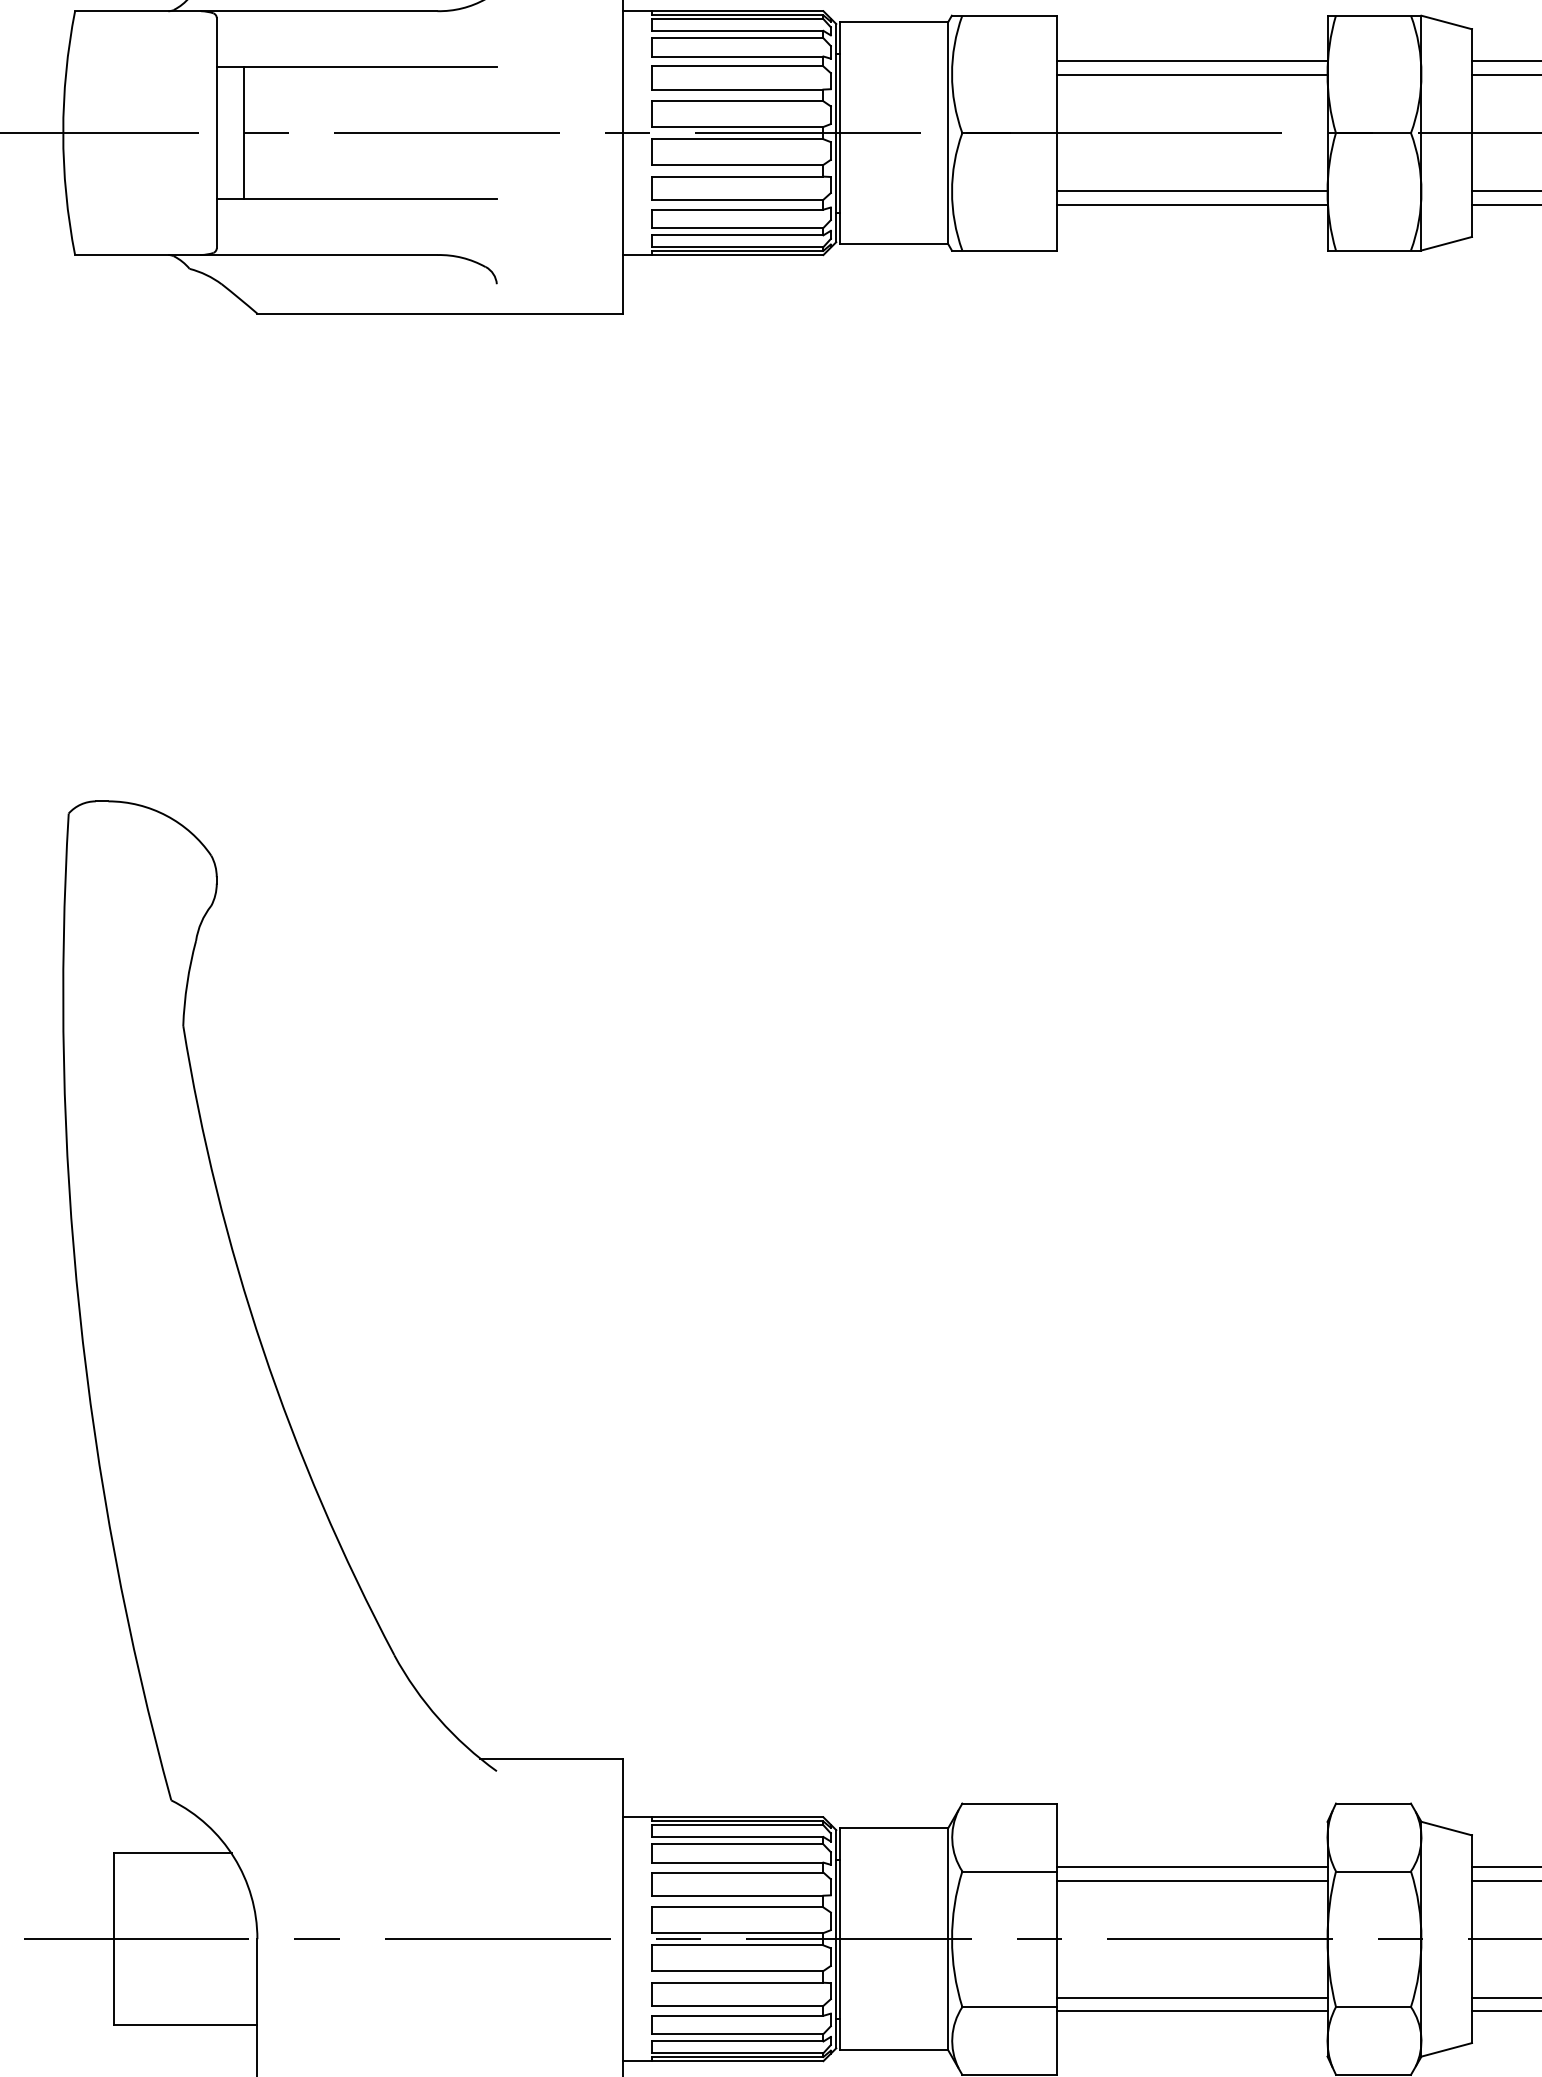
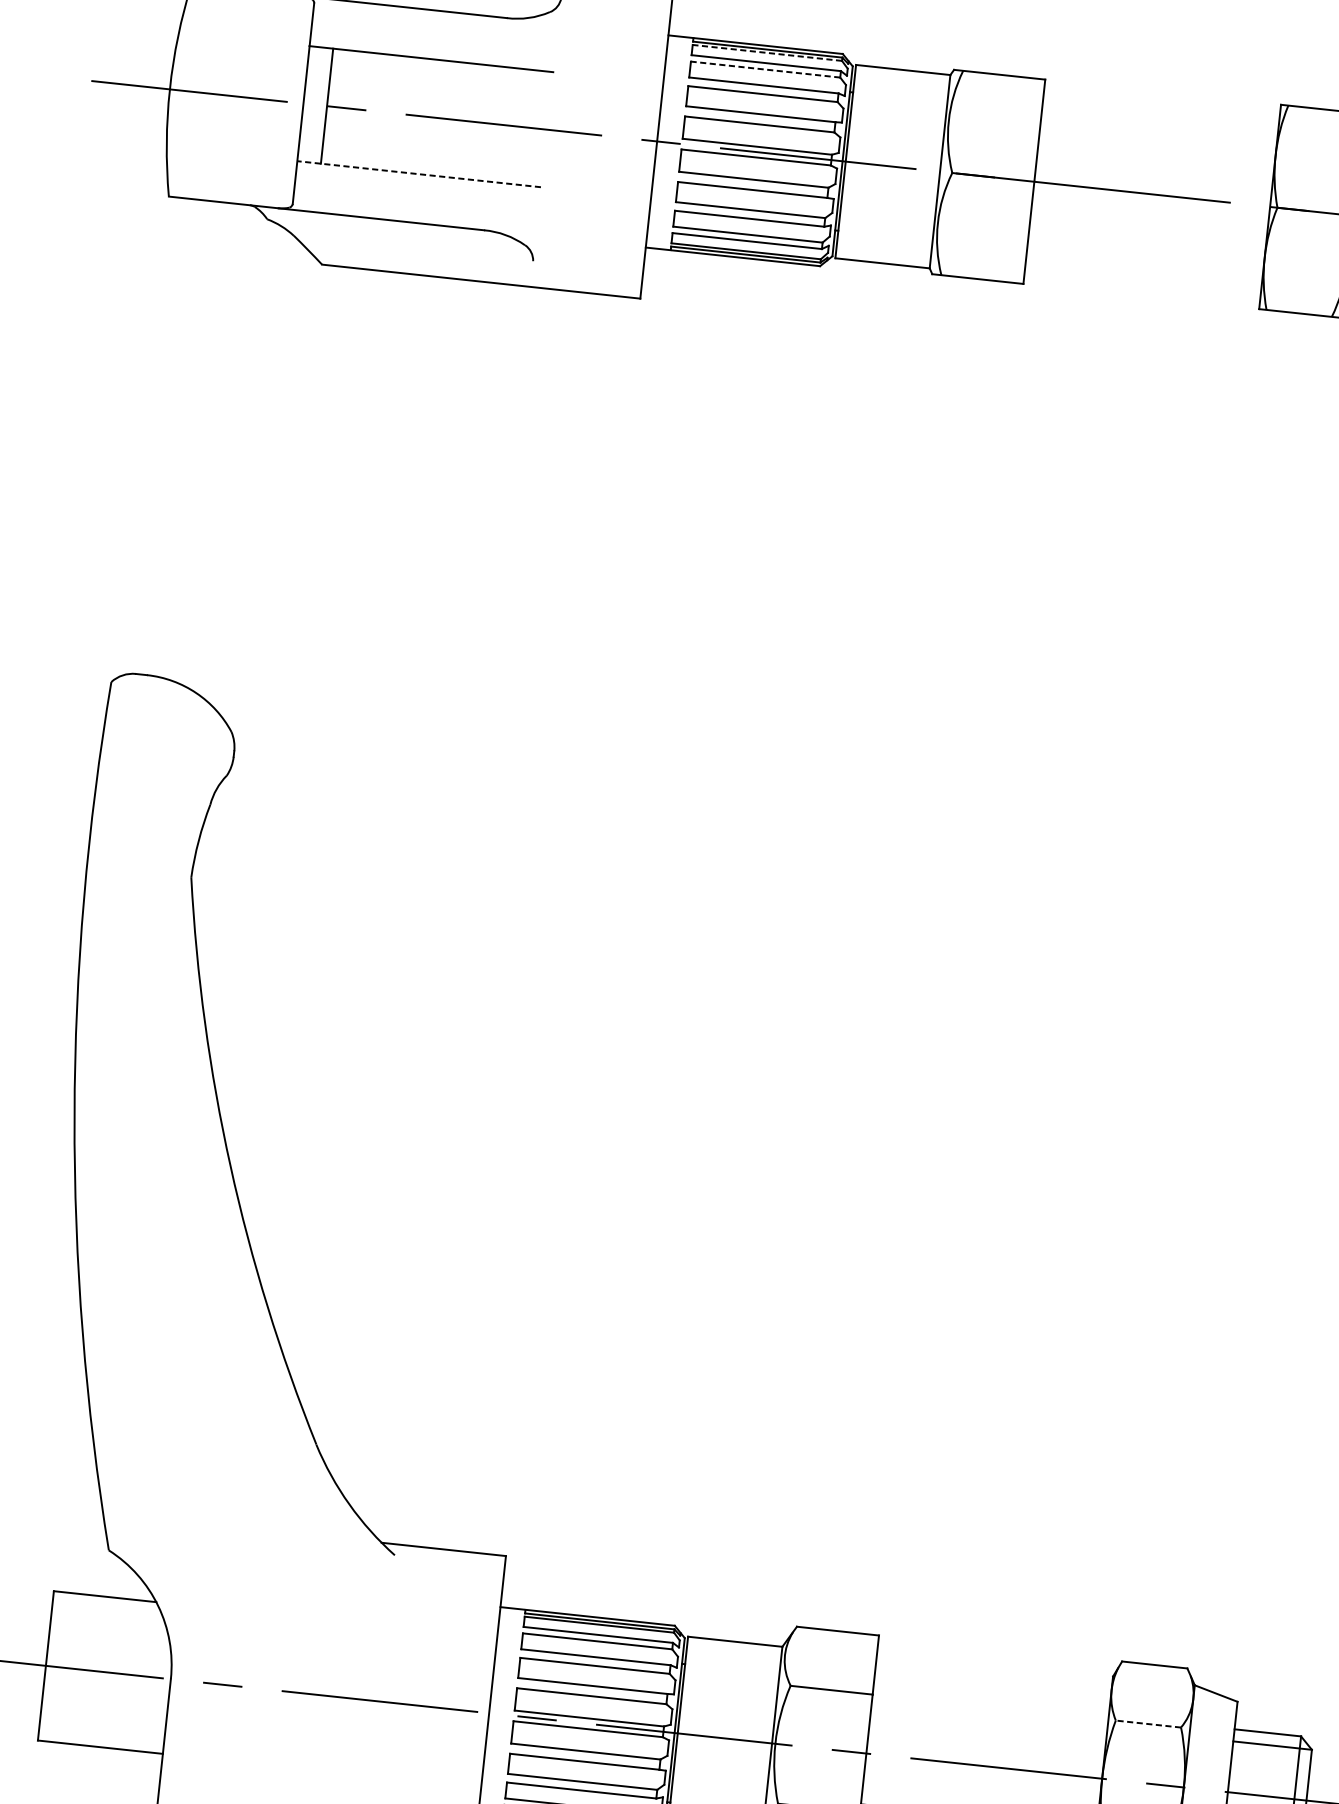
line: (737, 19) -> (767, 53), solid -> dashed
line: (737, 38) -> (765, 69), solid -> dashed
line: (1191, 60) -> (1158, 131), removed
line: (1191, 74) -> (1157, 143), removed
line: (1191, 191) -> (1146, 245), removed
line: (356, 199) -> (418, 174), solid -> dashed
line: (1191, 205) -> (1145, 257), removed
line: (1191, 1866) -> (990, 1702), removed
line: (1373, 1871) -> (1148, 1724), solid -> dashed
line: (1191, 1880) -> (989, 1714), removed

